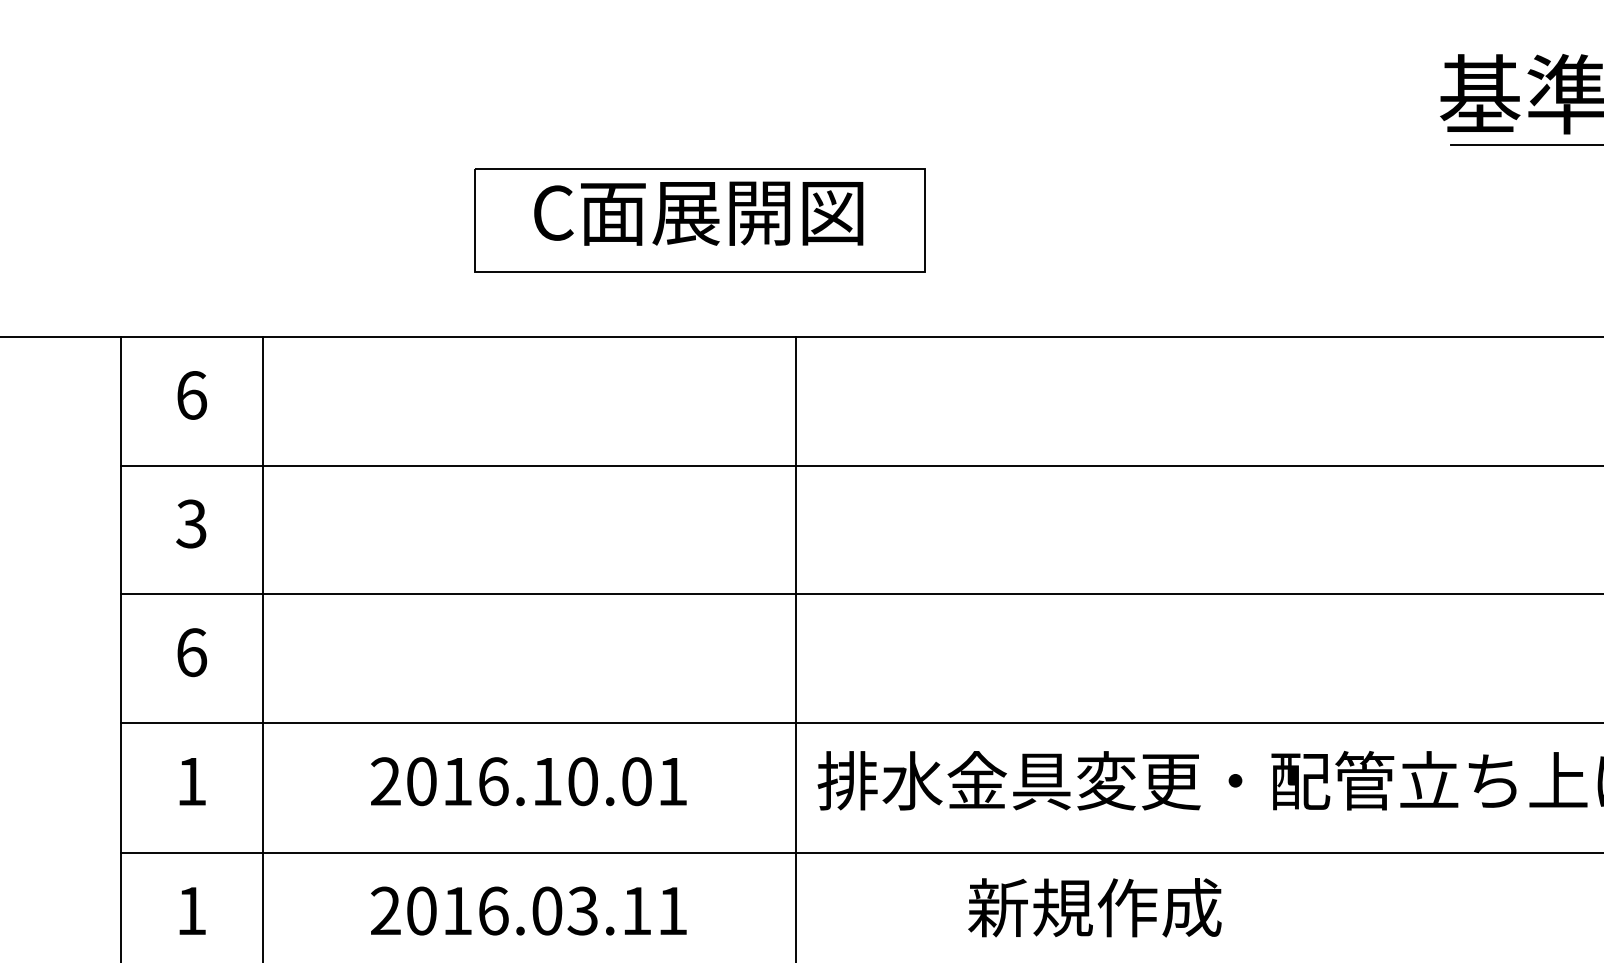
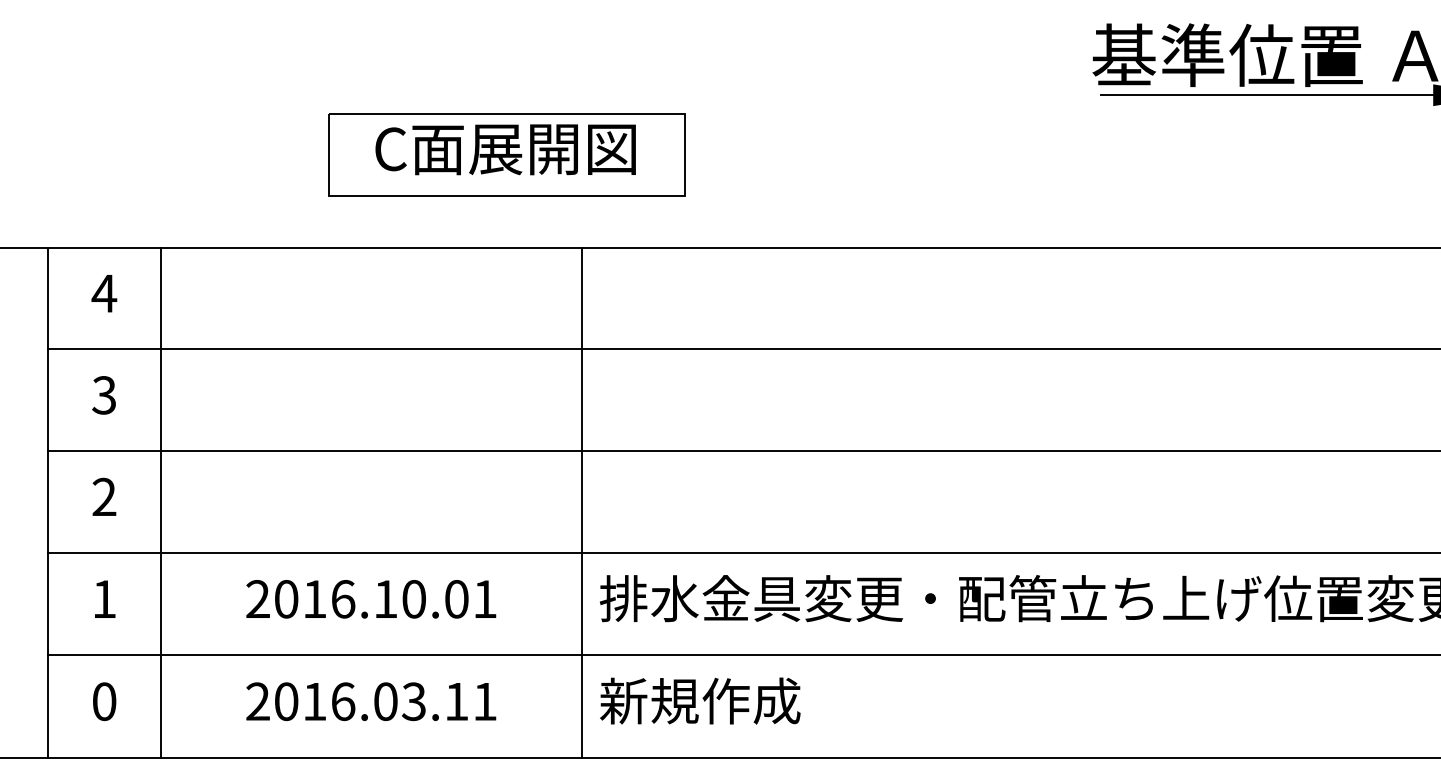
text: (191, 395) -> (104, 293), 6 -> 4
text: (191, 651) -> (104, 496), 6 -> 2
text: (1095, 906) -> (700, 700), moved
text: (191, 910) -> (104, 701), 1 -> 0

